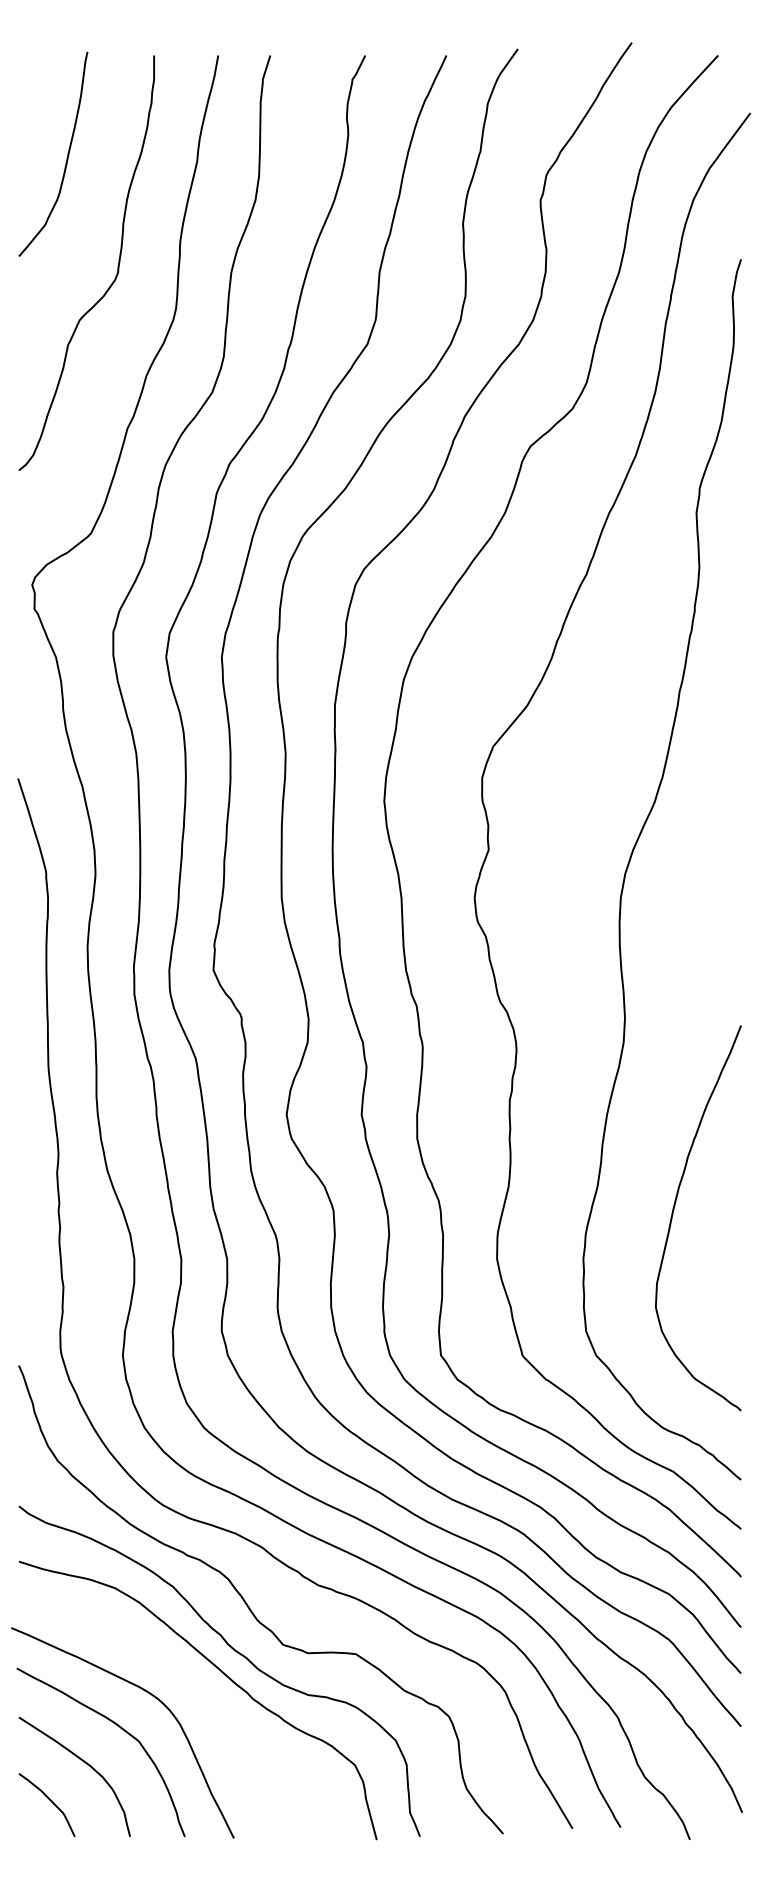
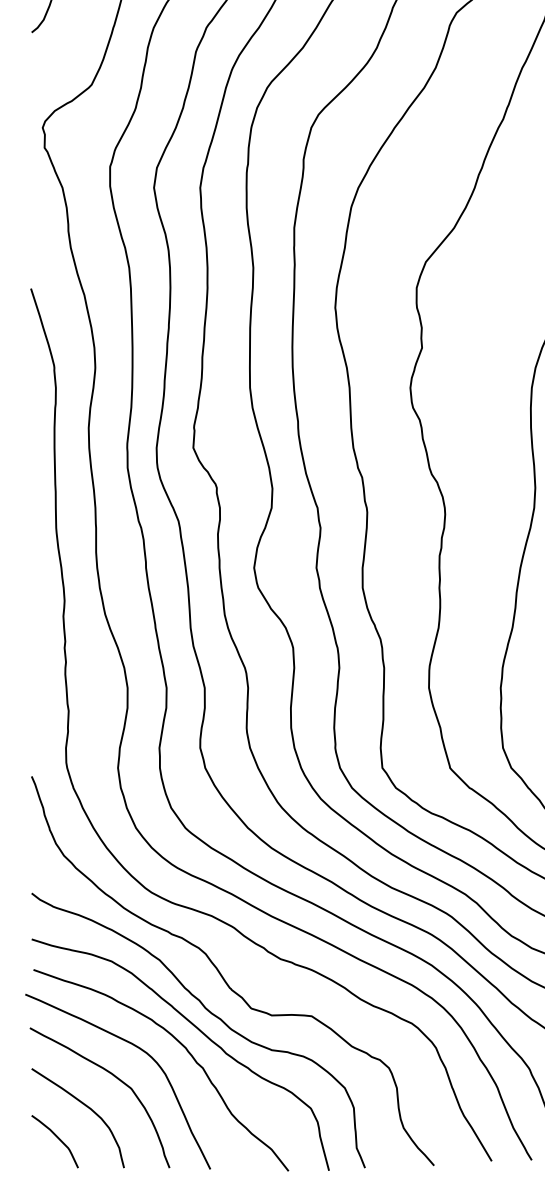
curve: (201, 1691) -> (183, 1047), added

